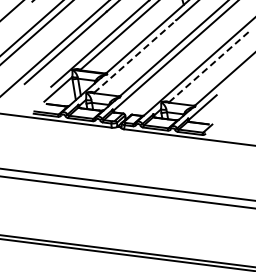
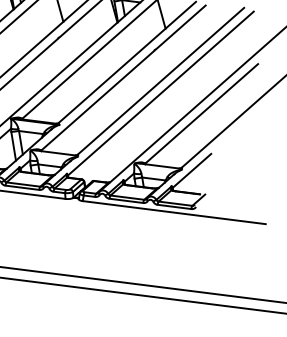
line: (135, 56) -> (98, 100), dashed -> solid
line: (210, 66) -> (202, 114), dashed -> solid

